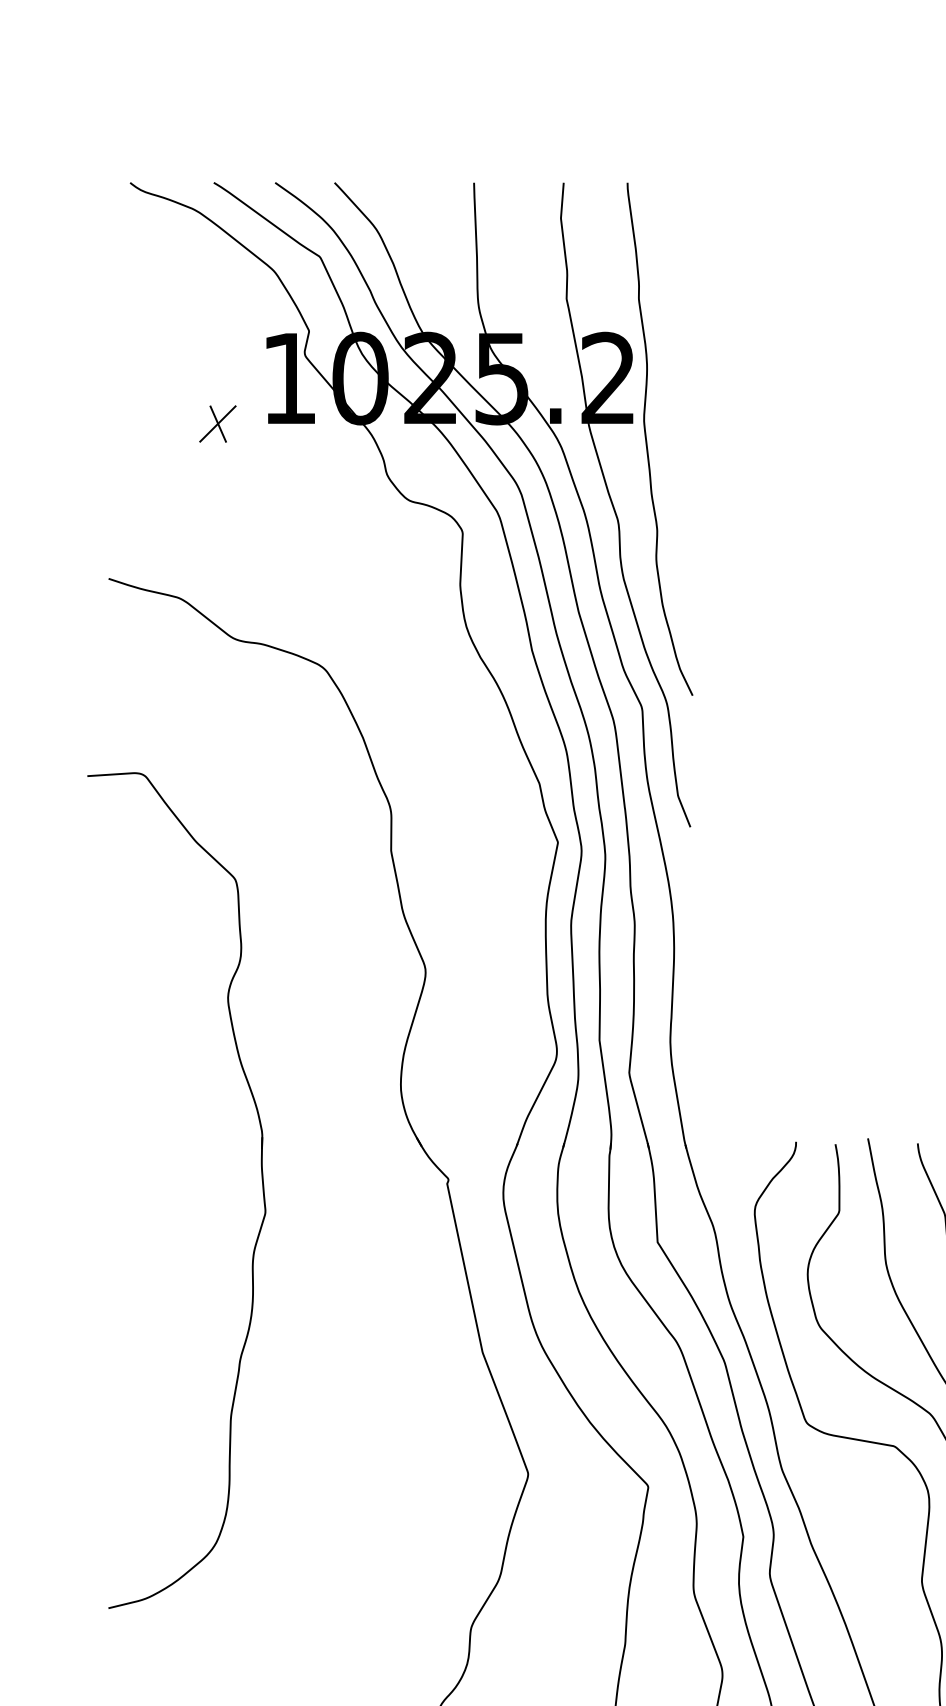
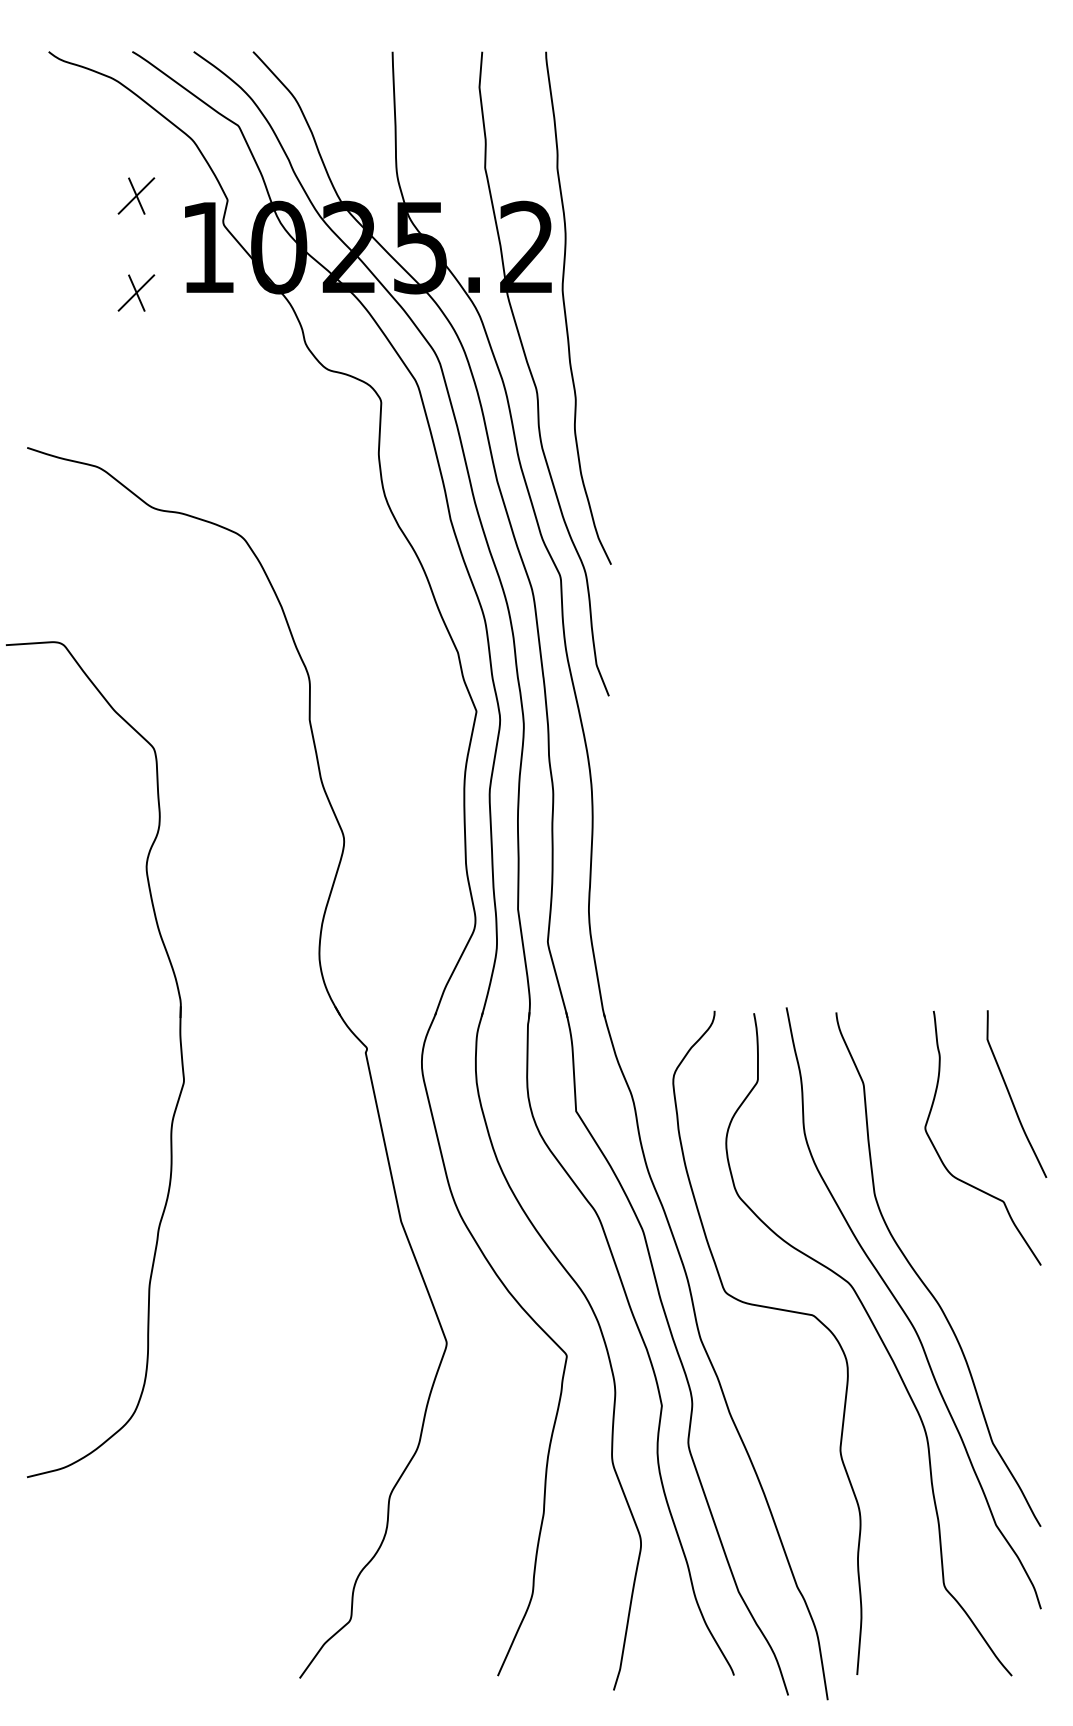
part: (217, 326) -> (136, 195), added

